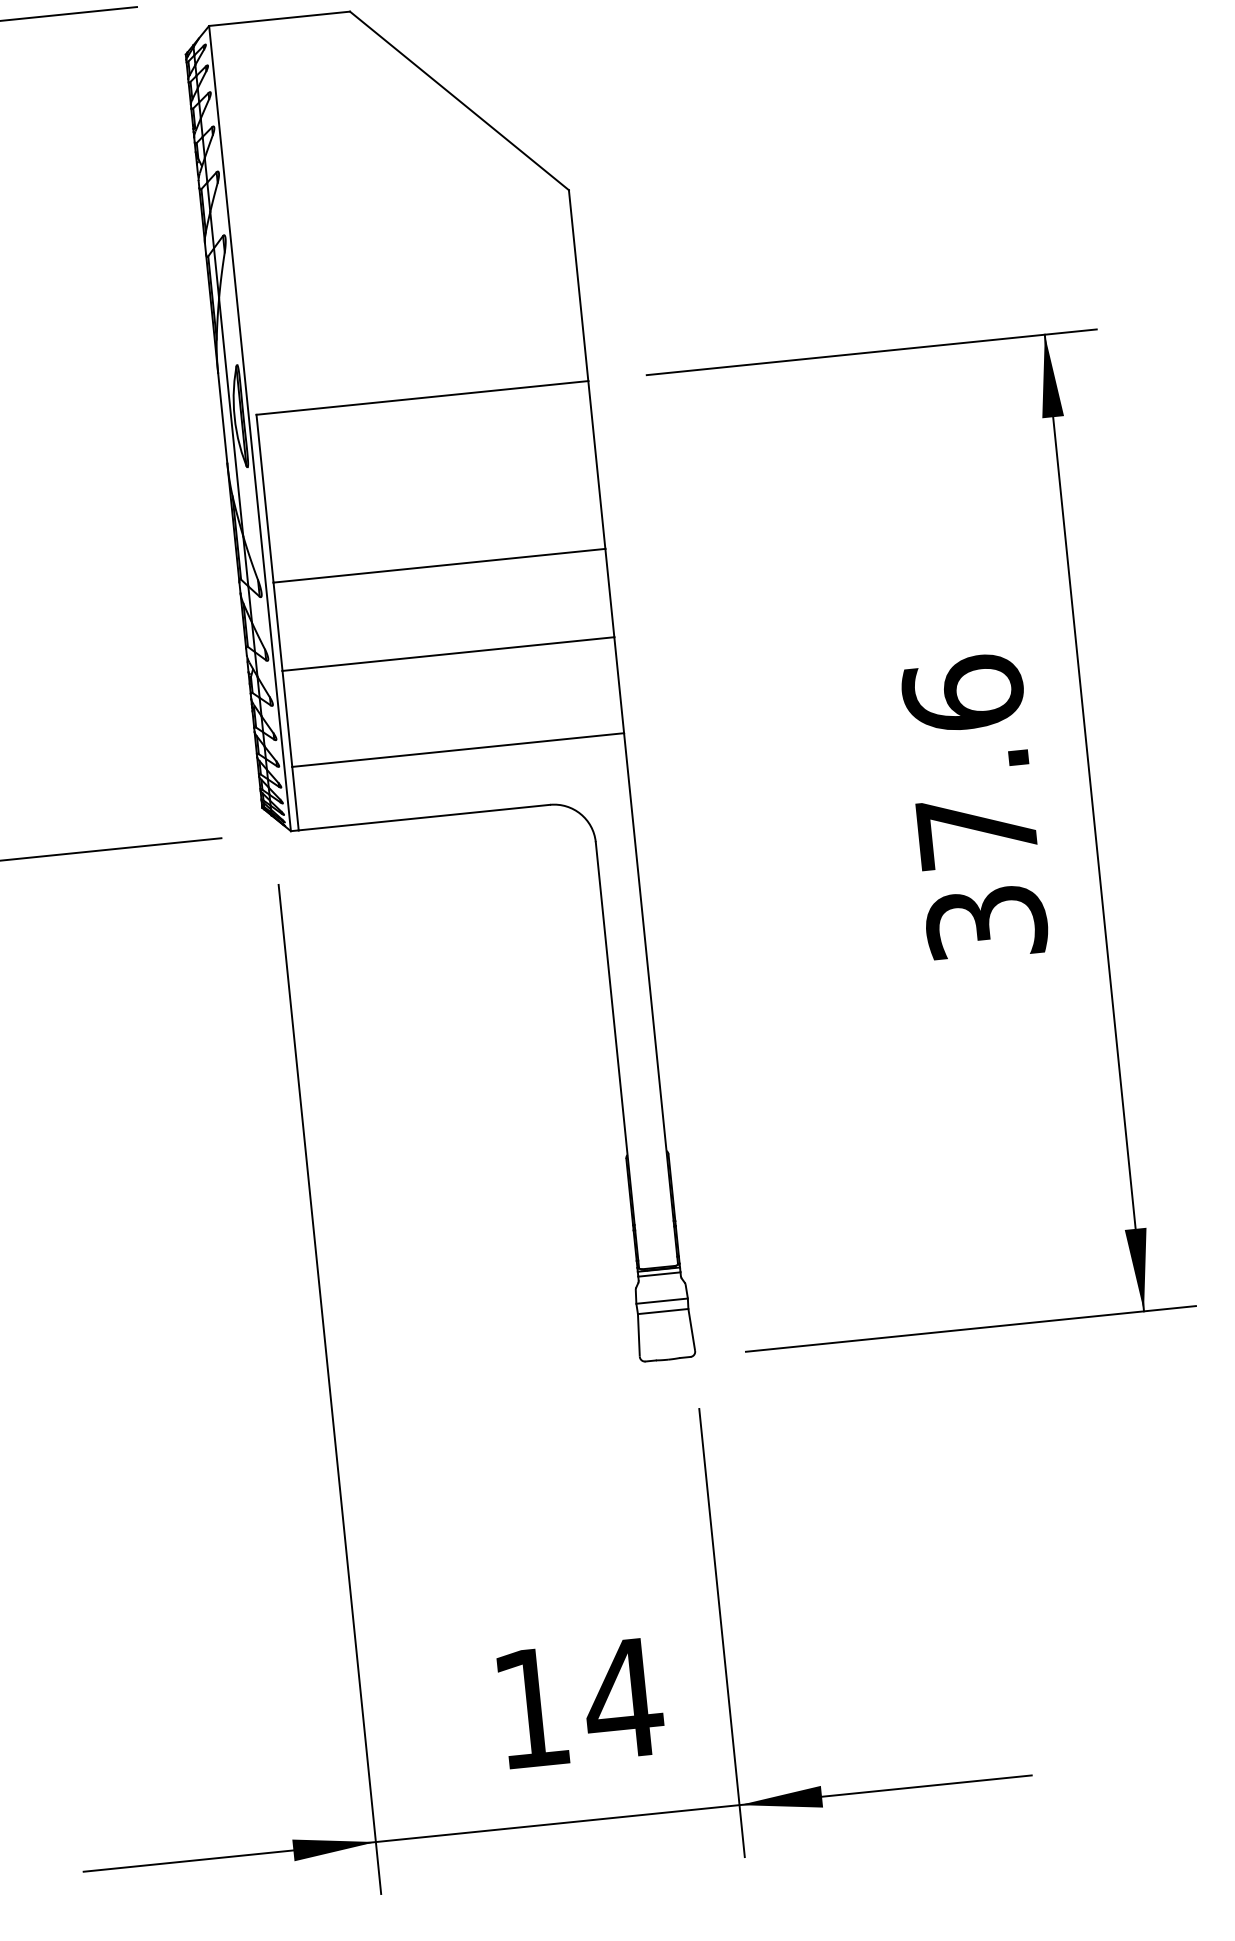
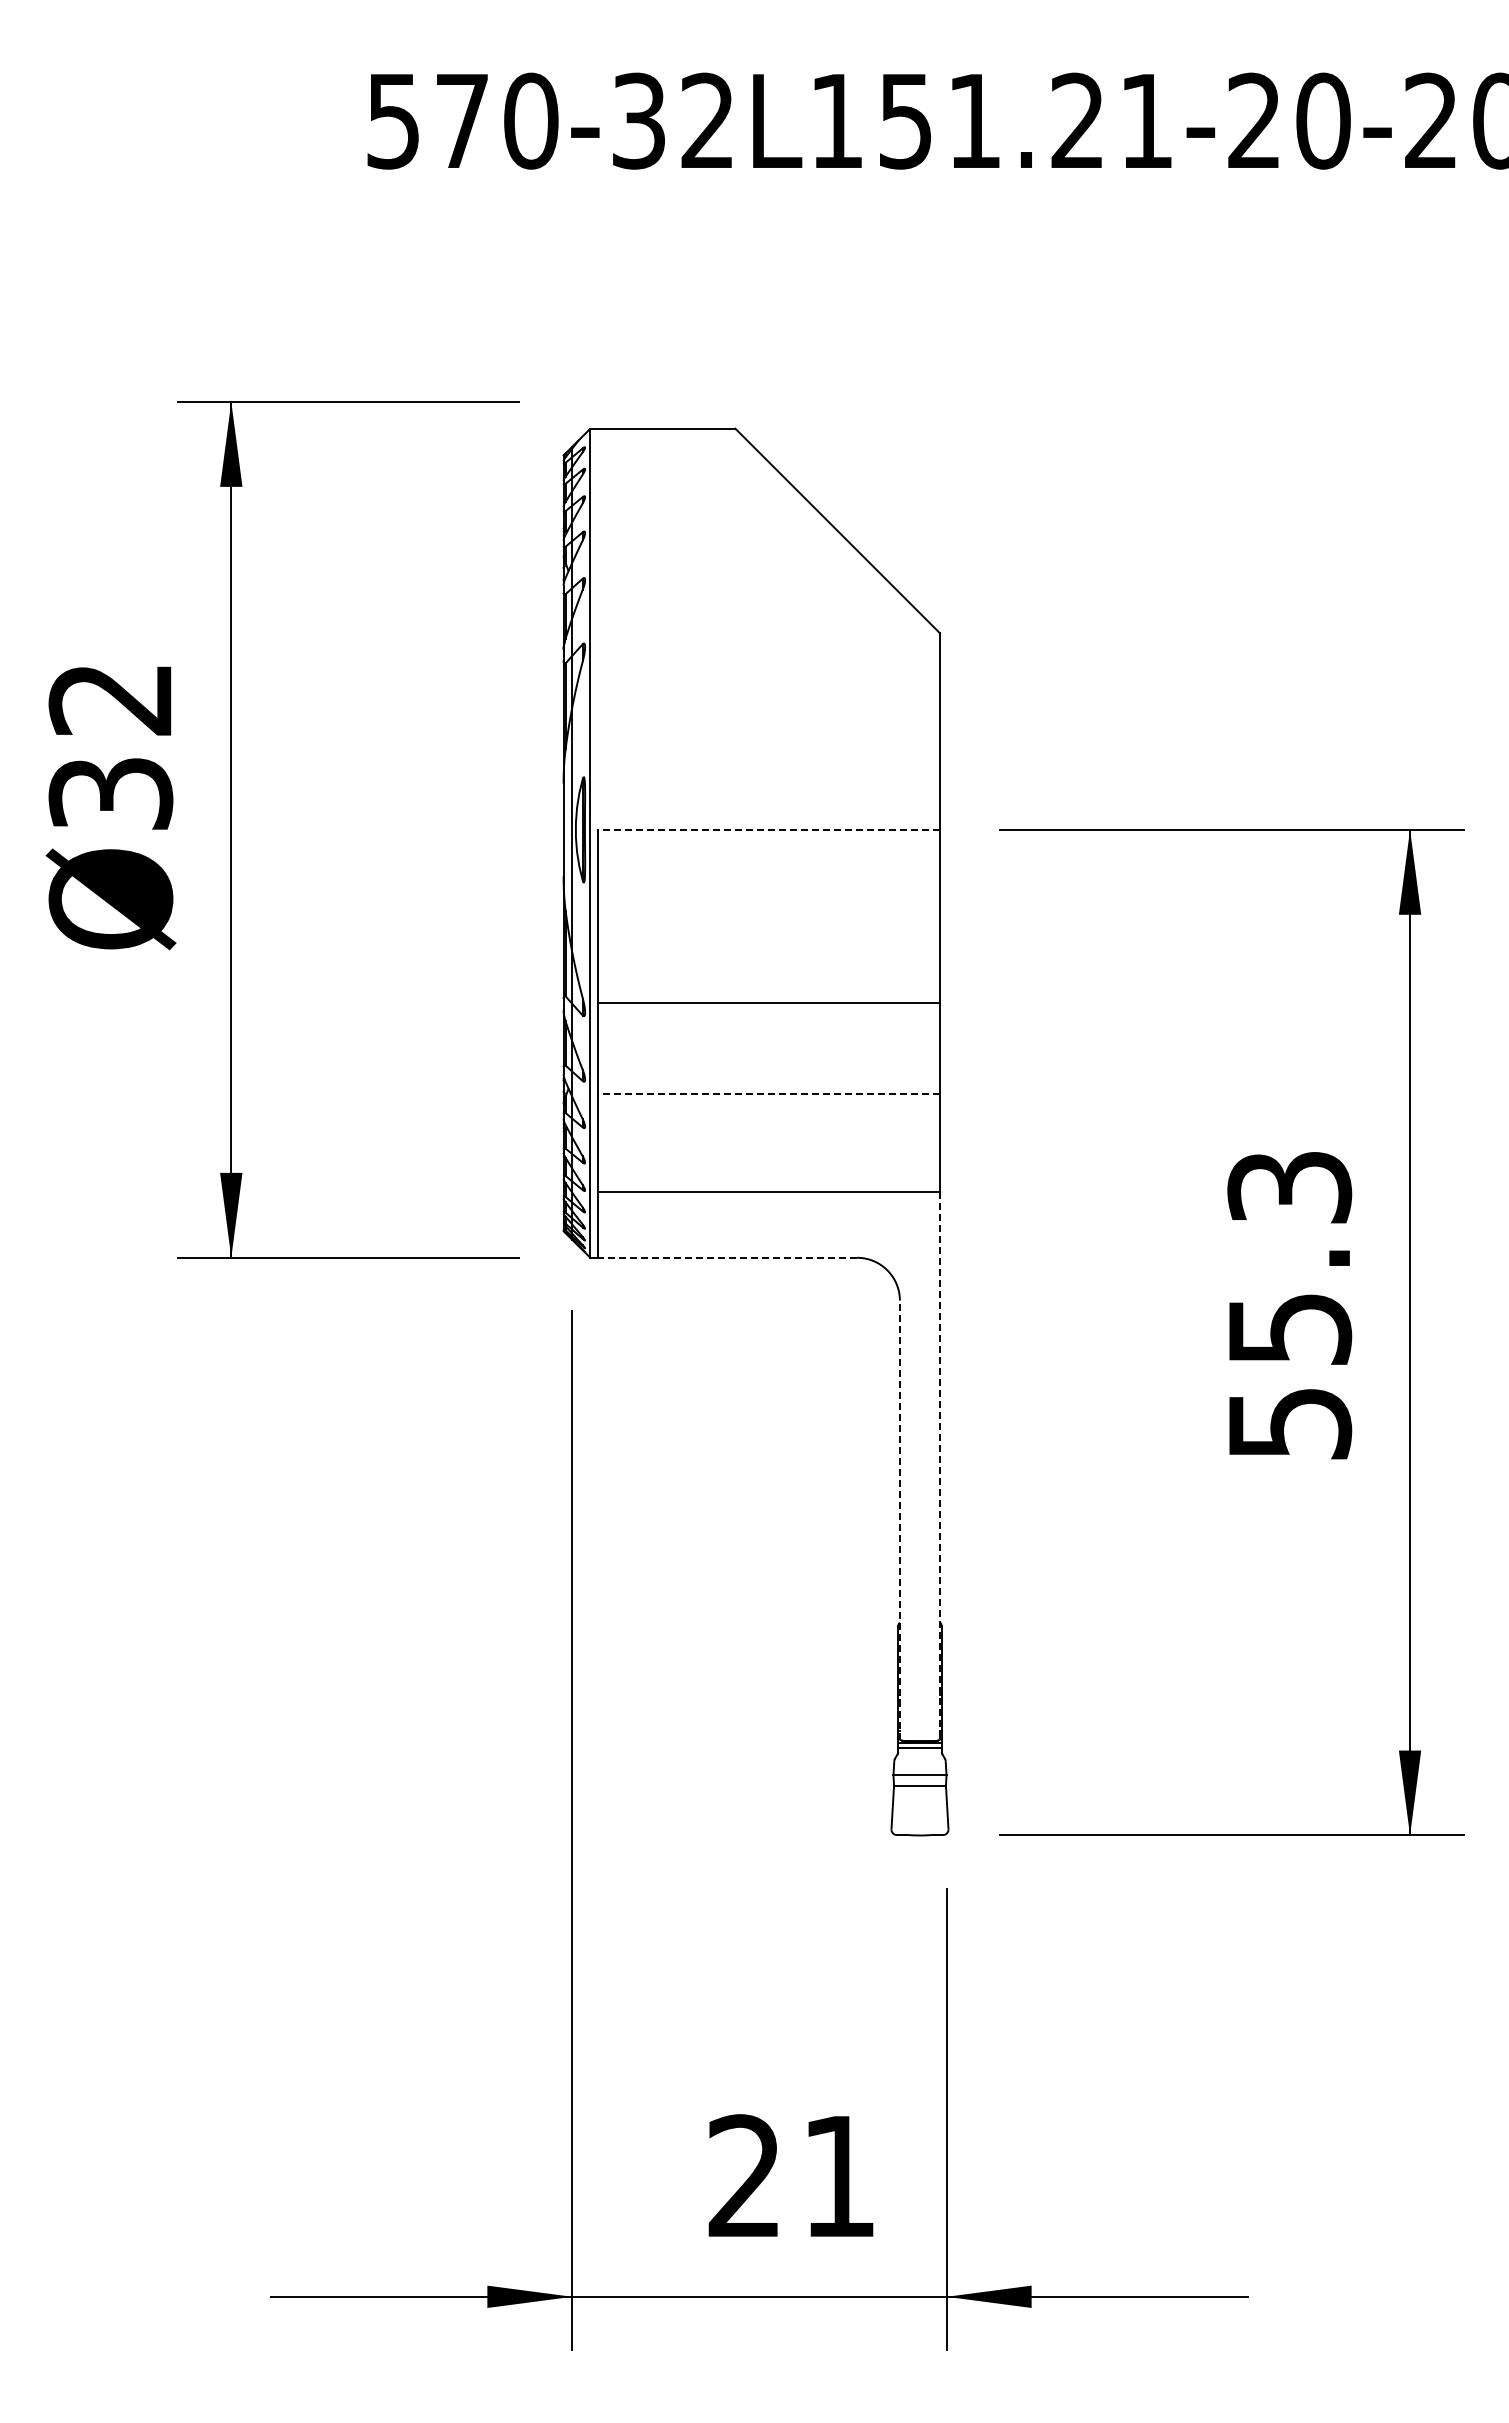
line: (422, 397) -> (769, 829), solid -> dashed
line: (448, 653) -> (769, 1093), solid -> dashed
text: (974, 807) -> (1289, 1304), 37.6 -> 55.3
line: (424, 817) -> (727, 1257), solid -> dashed
line: (651, 999) -> (940, 1466), solid -> dashed
line: (617, 1055) -> (899, 1520), solid -> dashed
text: (578, 1702) -> (793, 2175), 14 -> 21

